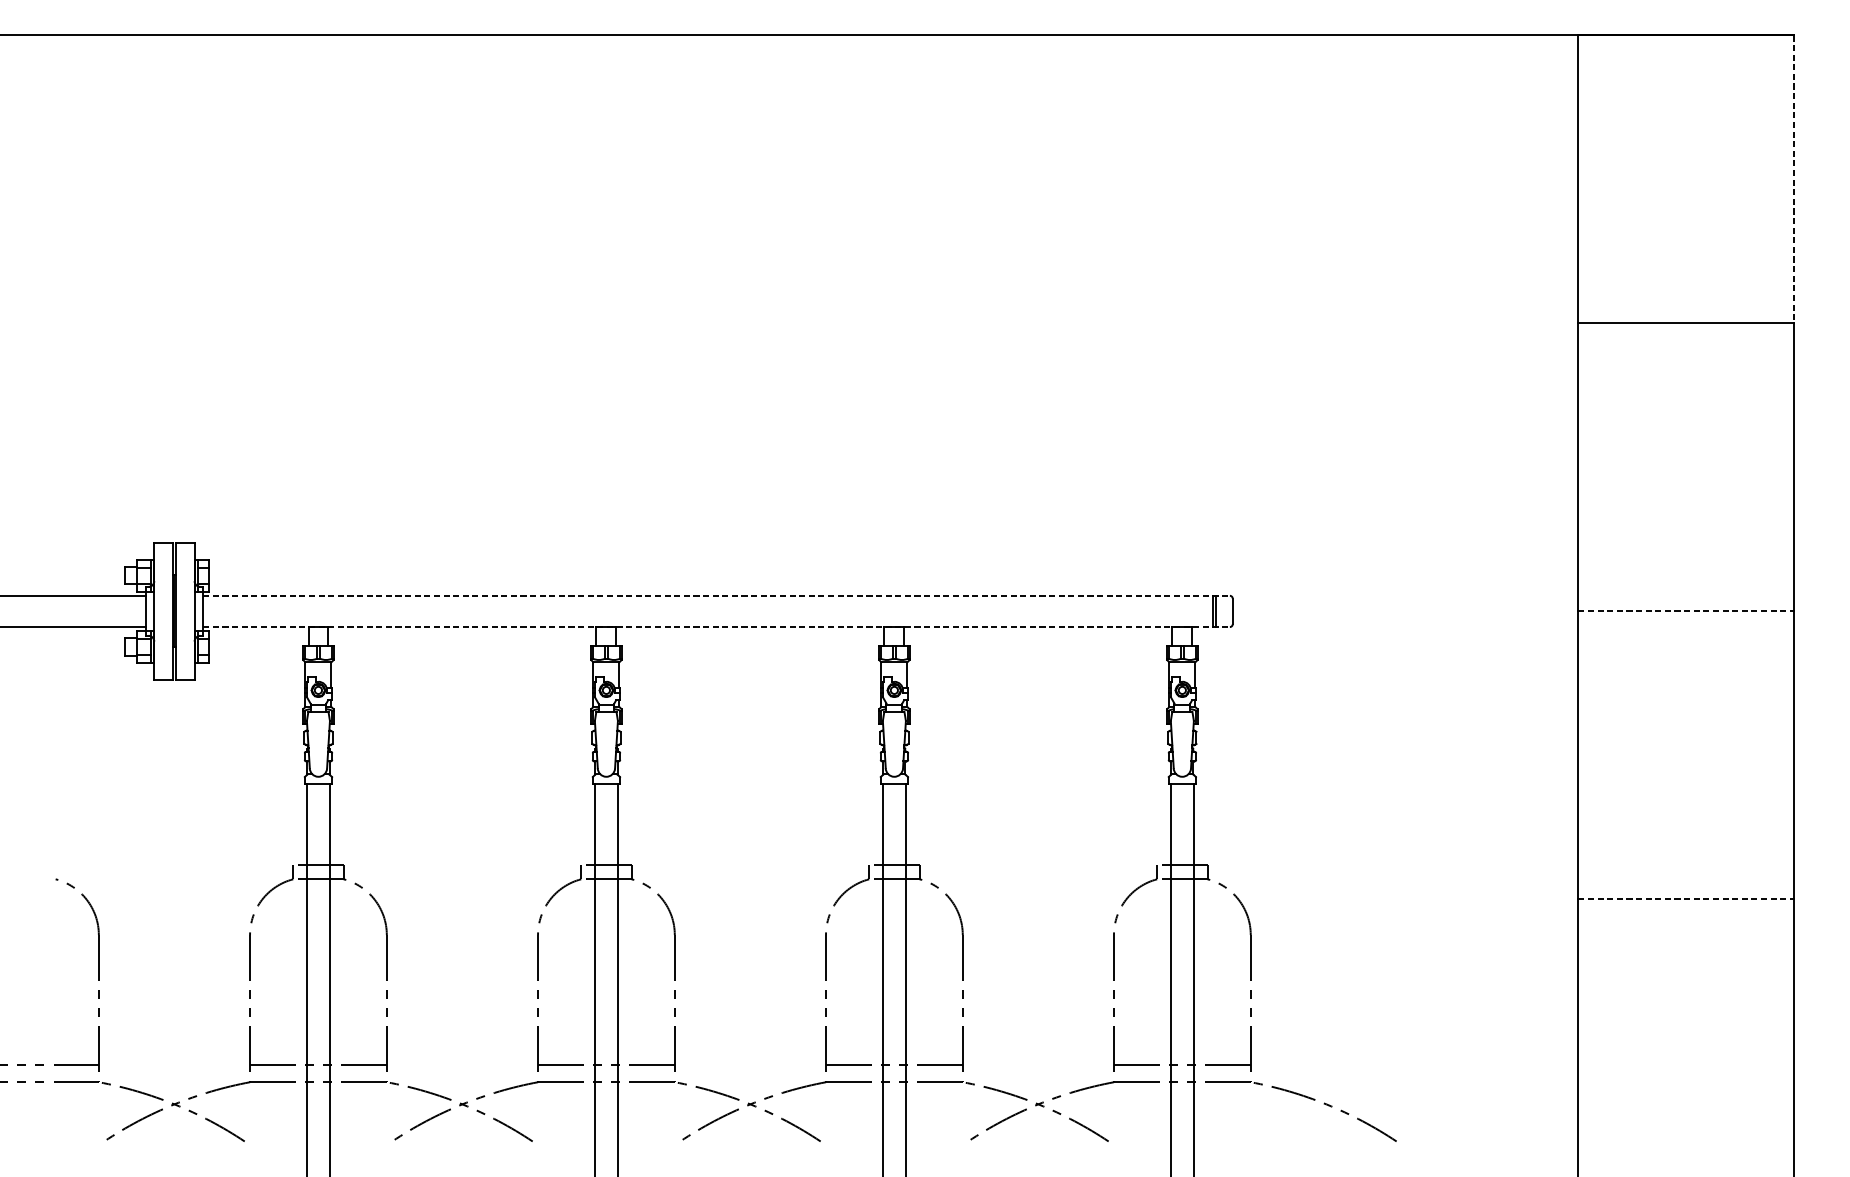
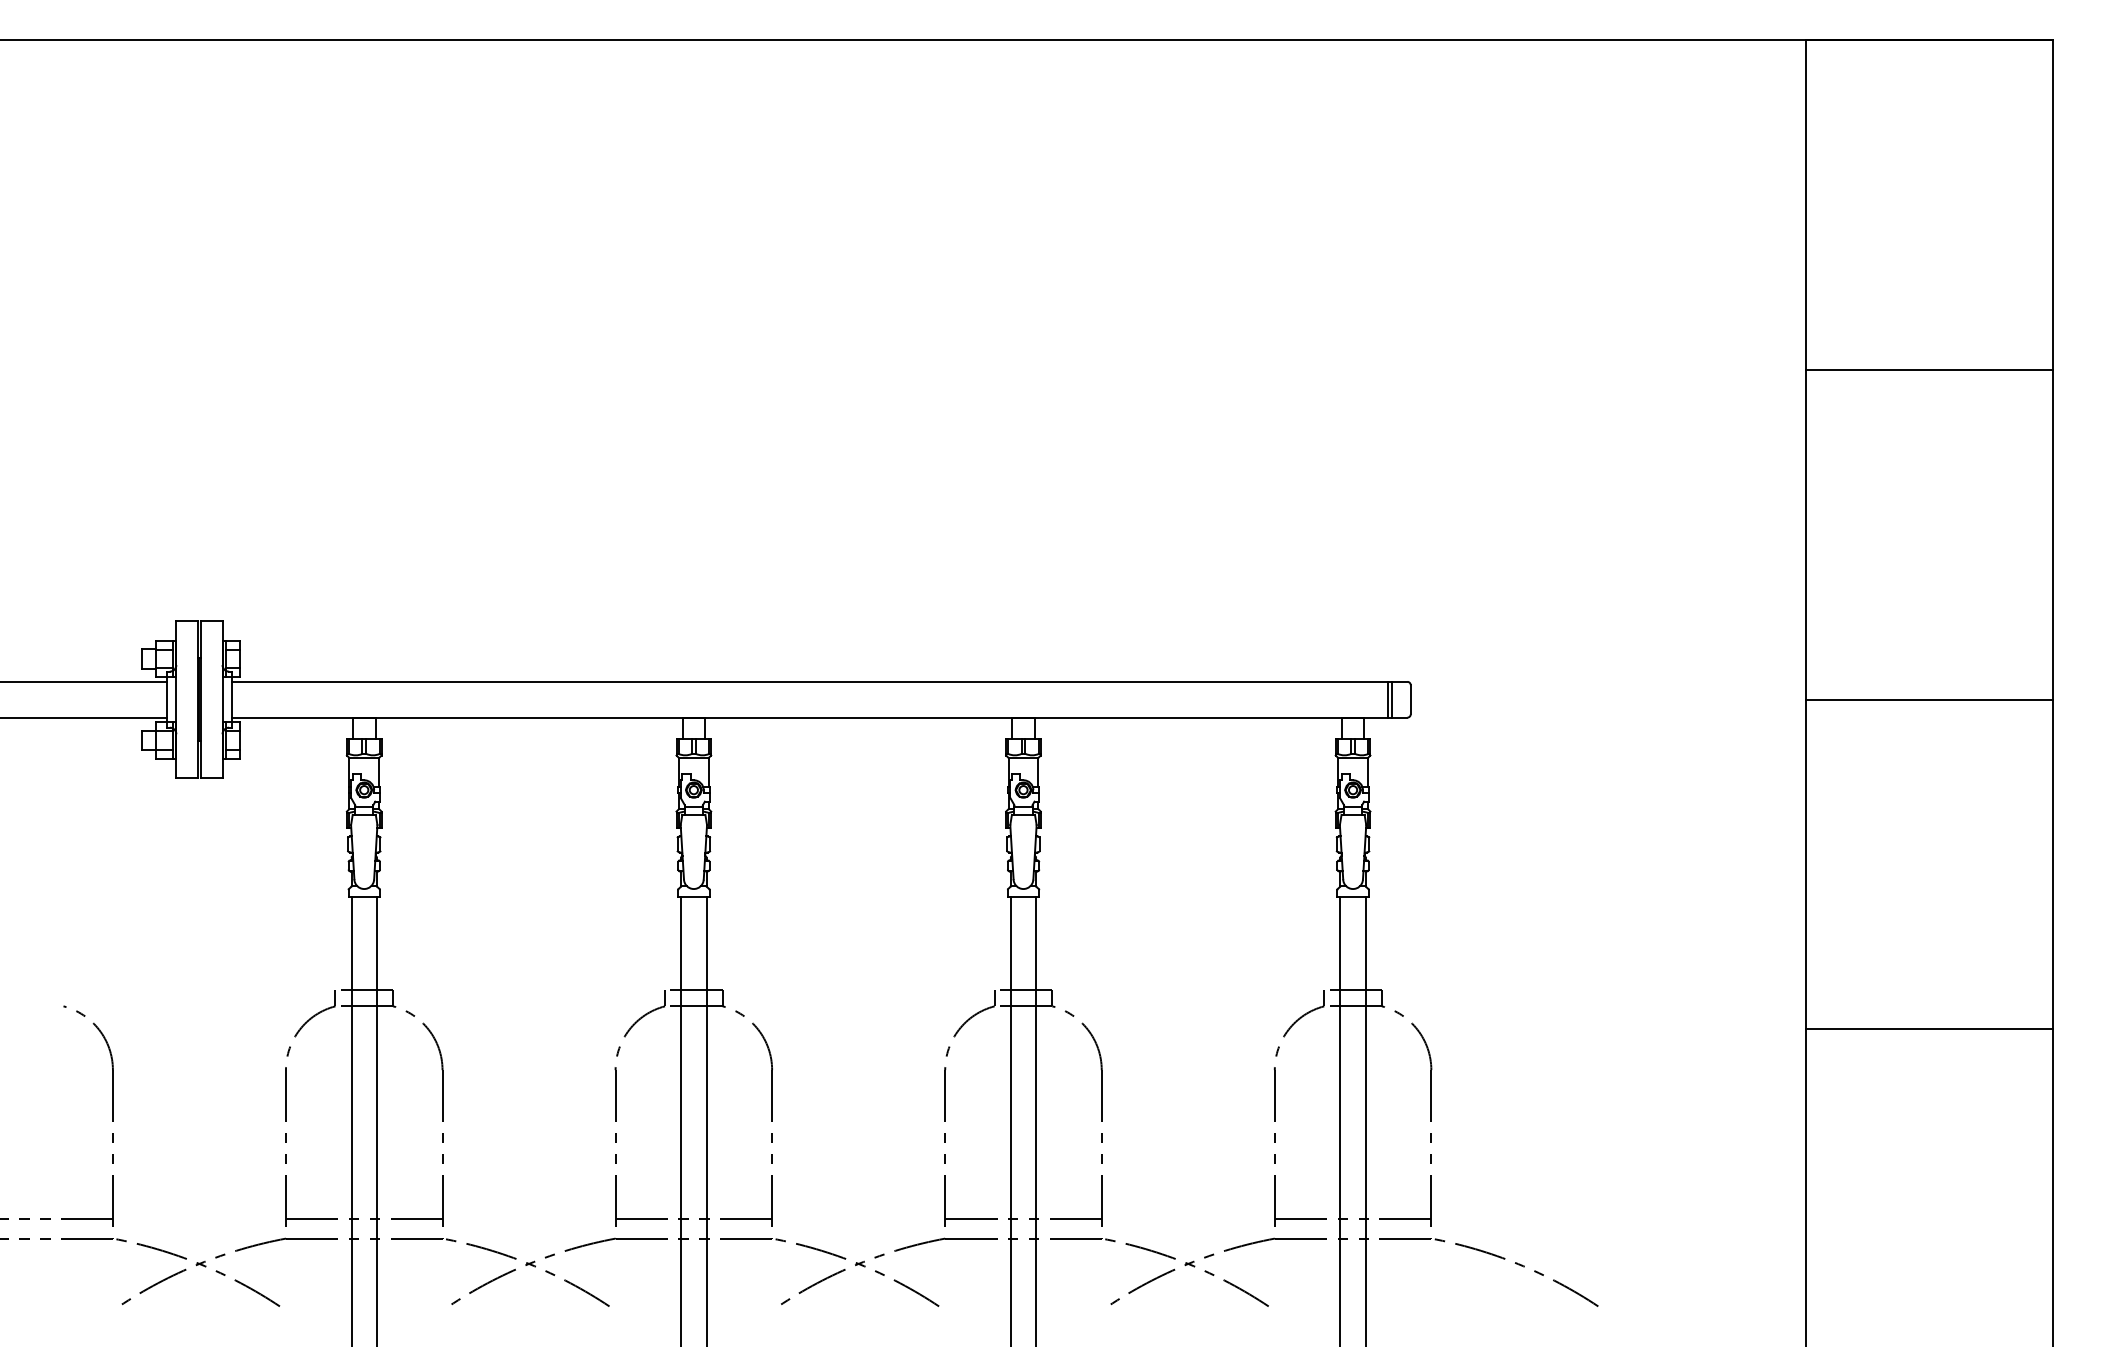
line: (1794, 179) -> (2053, 205), dashed -> solid
line: (716, 595) -> (819, 681), dashed -> solid
line: (1685, 611) -> (1929, 699), dashed -> solid
line: (716, 626) -> (819, 717), dashed -> solid
line: (1685, 899) -> (1929, 1029), dashed -> solid

